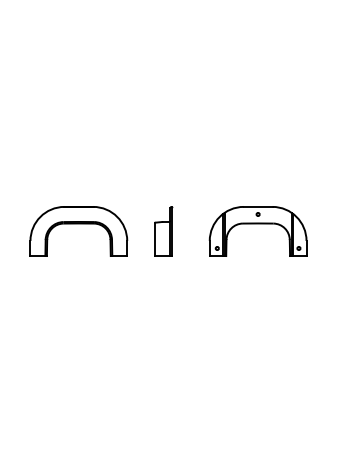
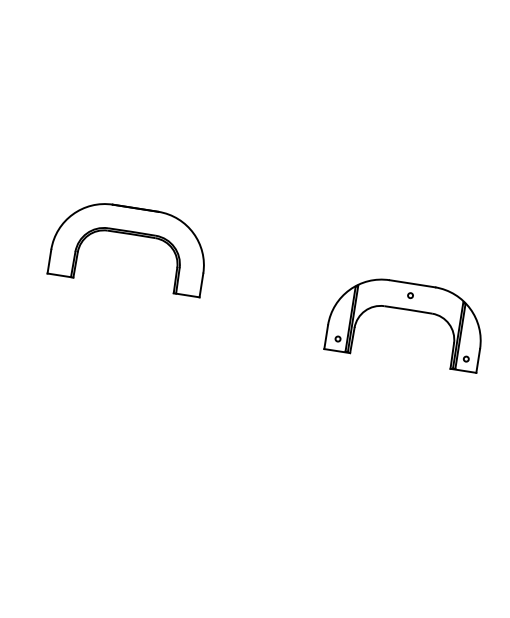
part: (257, 224) -> (407, 311), moved
part: (163, 231) -> (262, 267), removed

